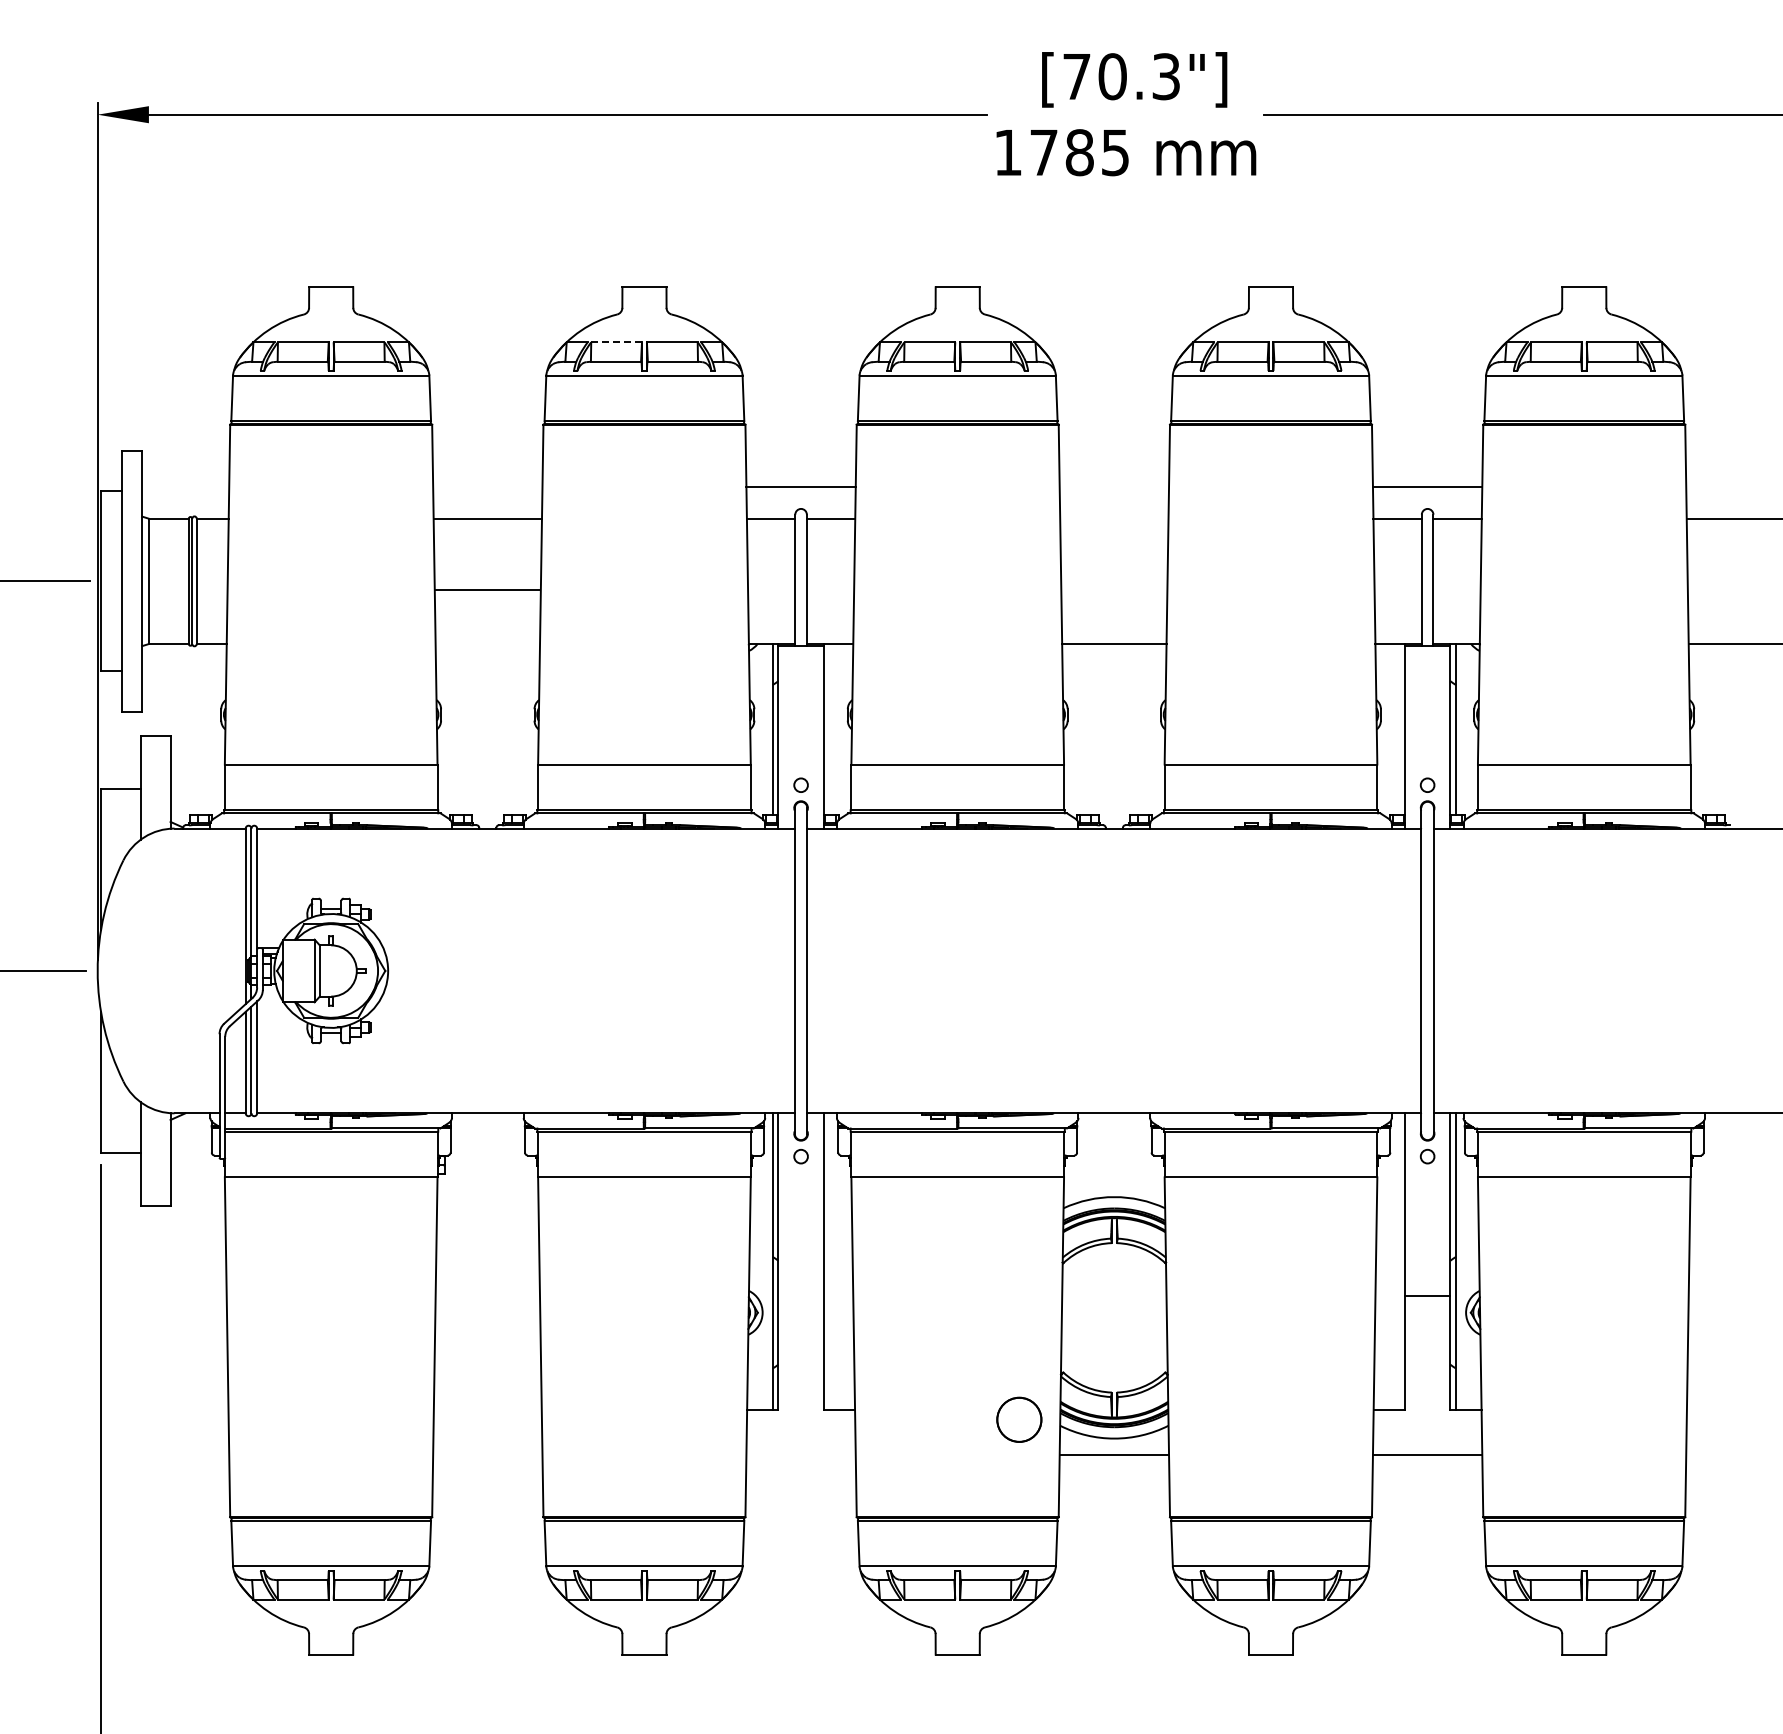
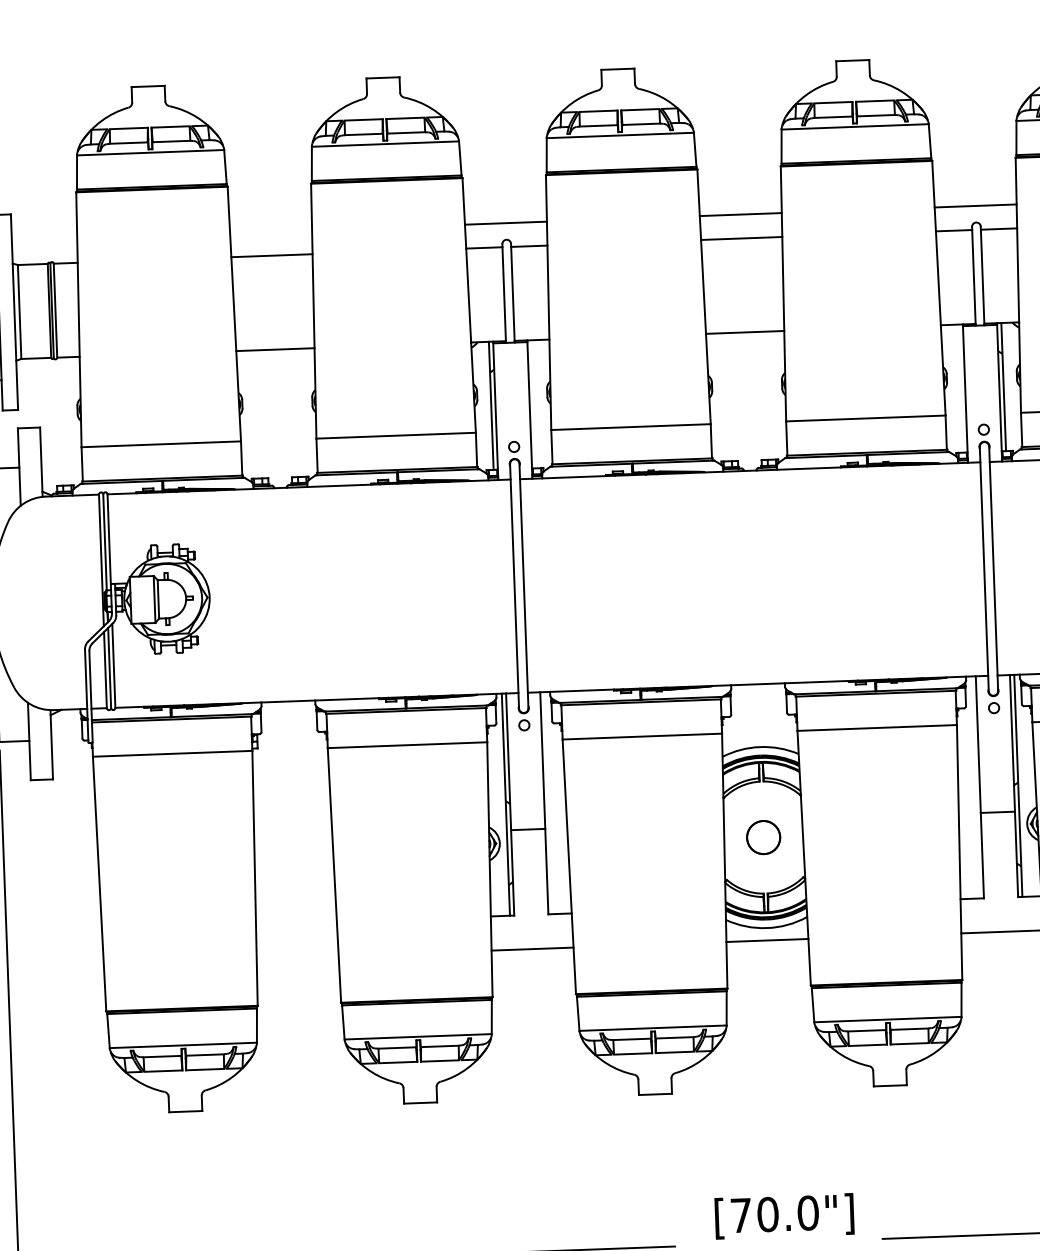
line: (616, 342) -> (363, 120), dashed -> solid
line: (1114, 486) -> (740, 214), added
line: (1114, 518) -> (741, 238), added
line: (487, 590) -> (275, 350), moved
line: (800, 1295) -> (527, 829), added
circle: (1019, 1419) -> (763, 837), moved
line: (800, 1455) -> (532, 949), added

